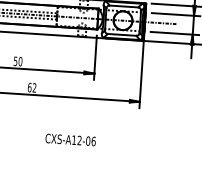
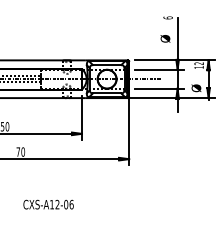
text: (31, 87) -> (20, 151), 62 -> 70
text: (70, 139) -> (48, 204), moved

